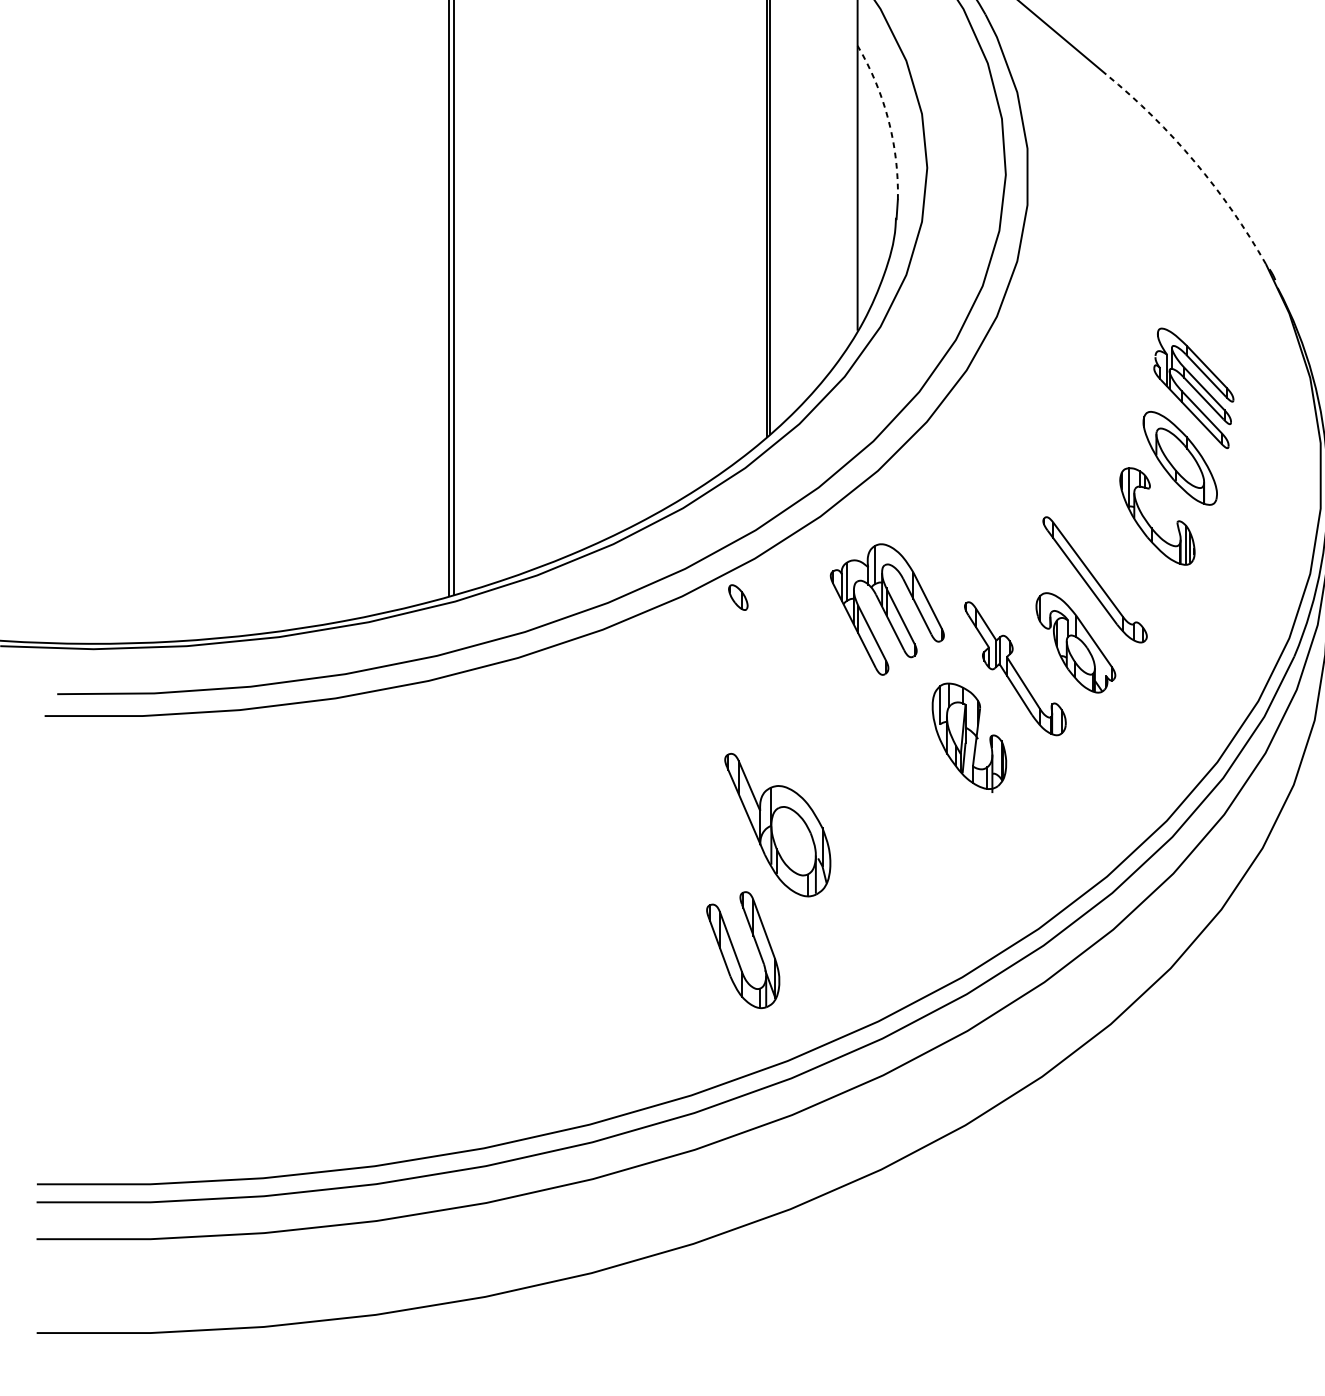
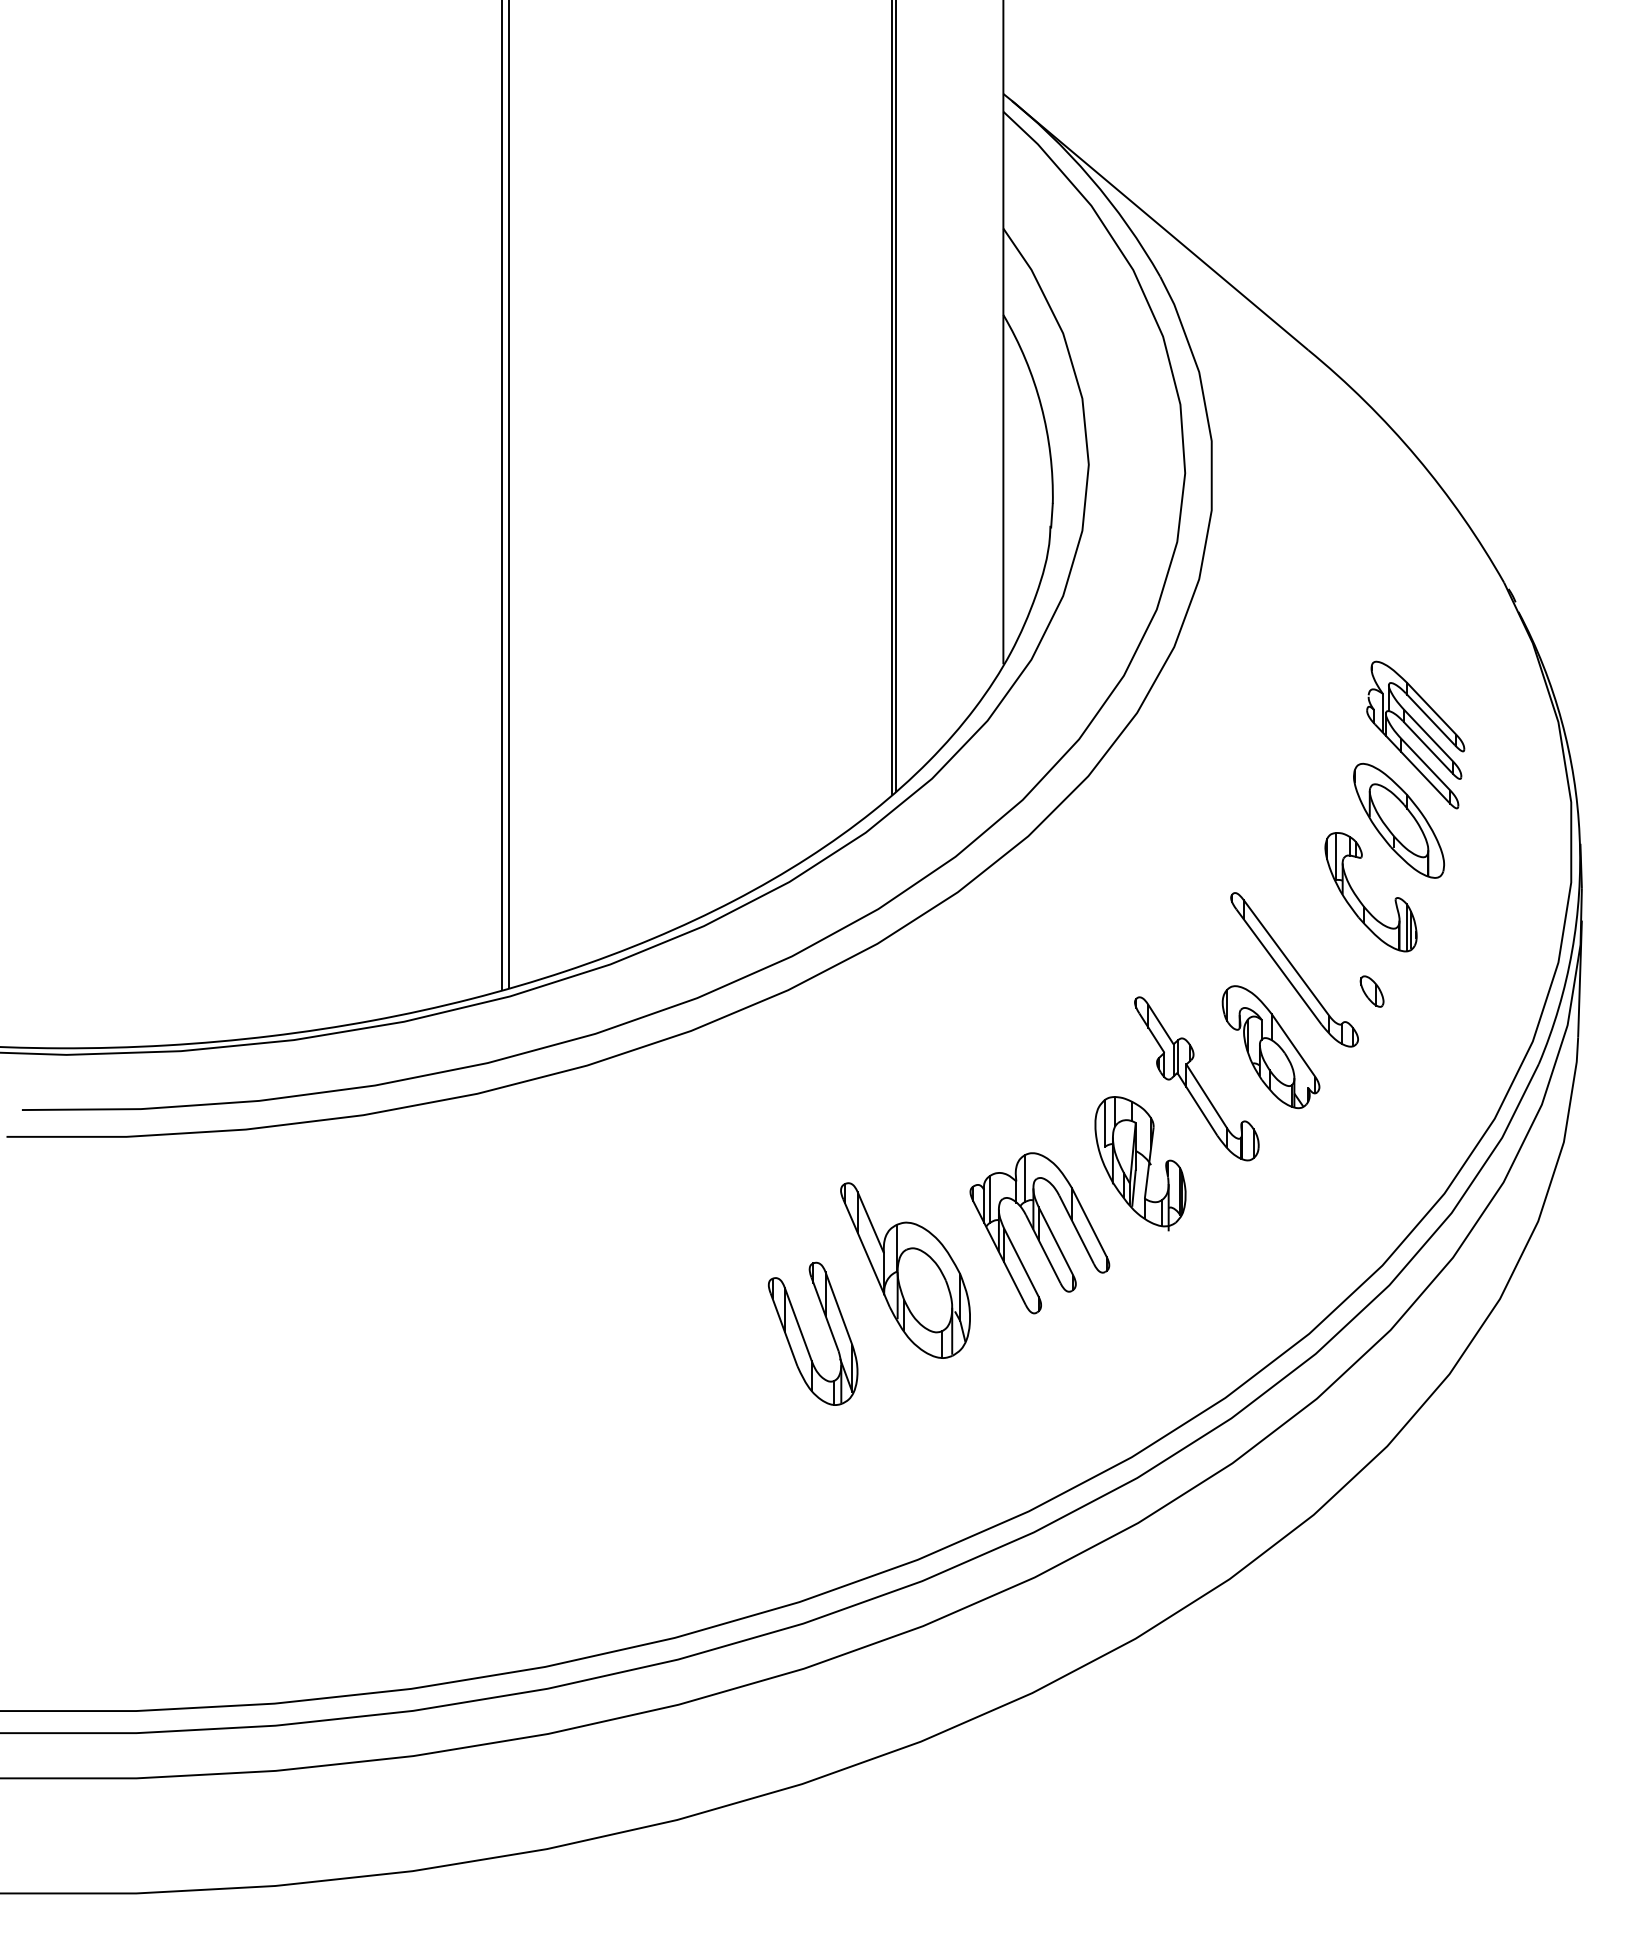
arc: (888, 119) -> (1041, 405), dashed -> solid
arc: (1194, 162) -> (1416, 457), dashed -> solid
part: (737, 597) -> (1371, 991), moved
part: (887, 609) -> (1039, 1233), moved
part: (736, 953) -> (804, 1337), moved

